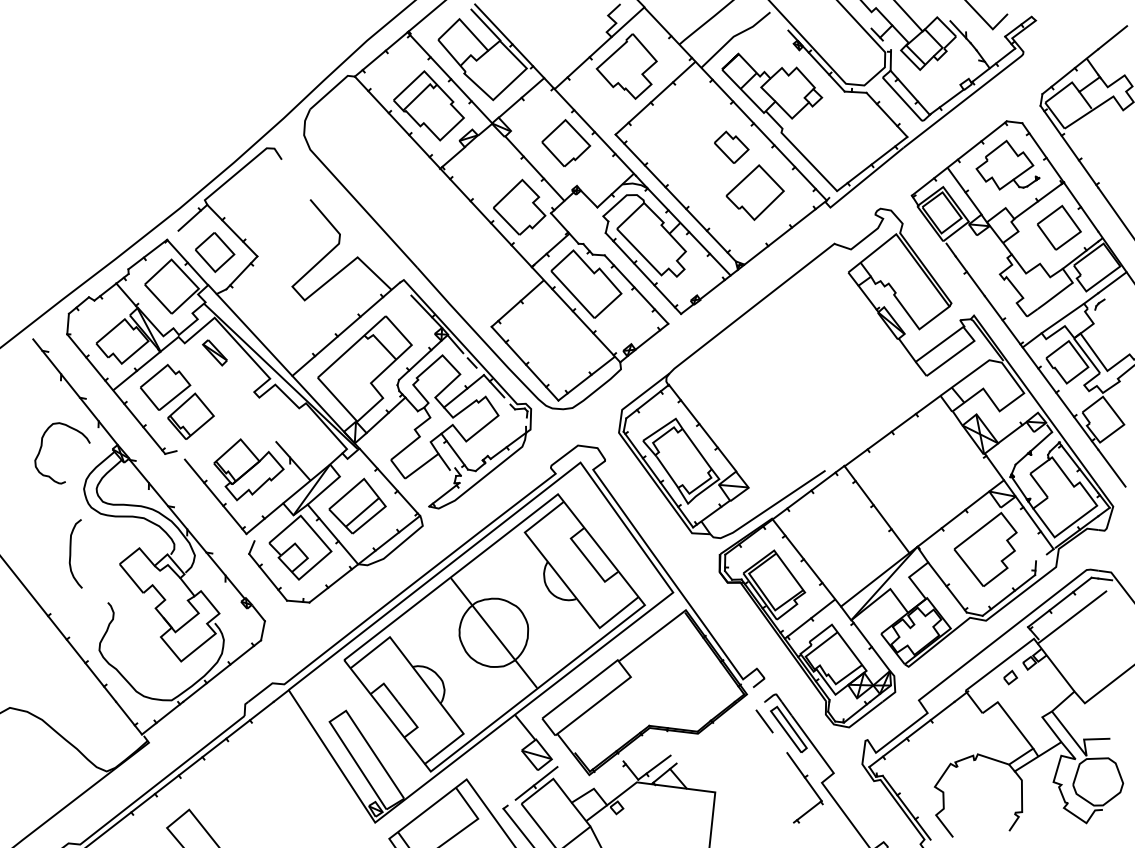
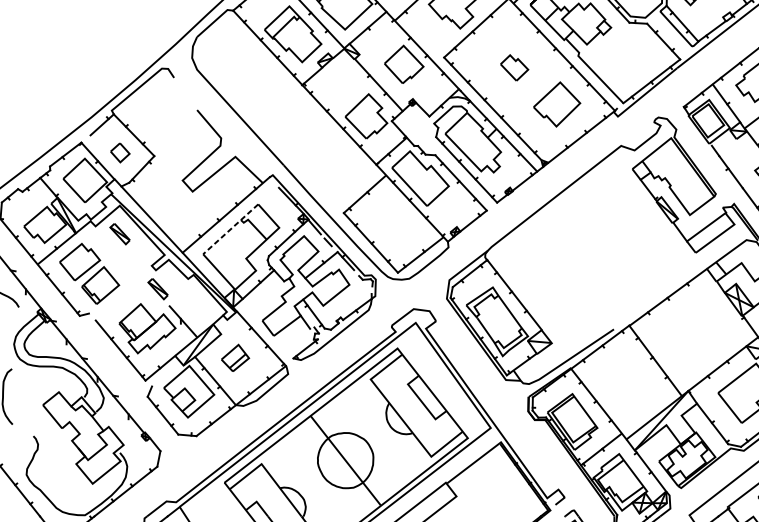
part: (731, 146) -> (514, 67), moved
part: (215, 252) -> (120, 152), size x0.6
line: (351, 346) -> (230, 228), solid -> dashed
part: (261, 420) -> (157, 288), added
part: (357, 505) -> (235, 357), size x0.6

